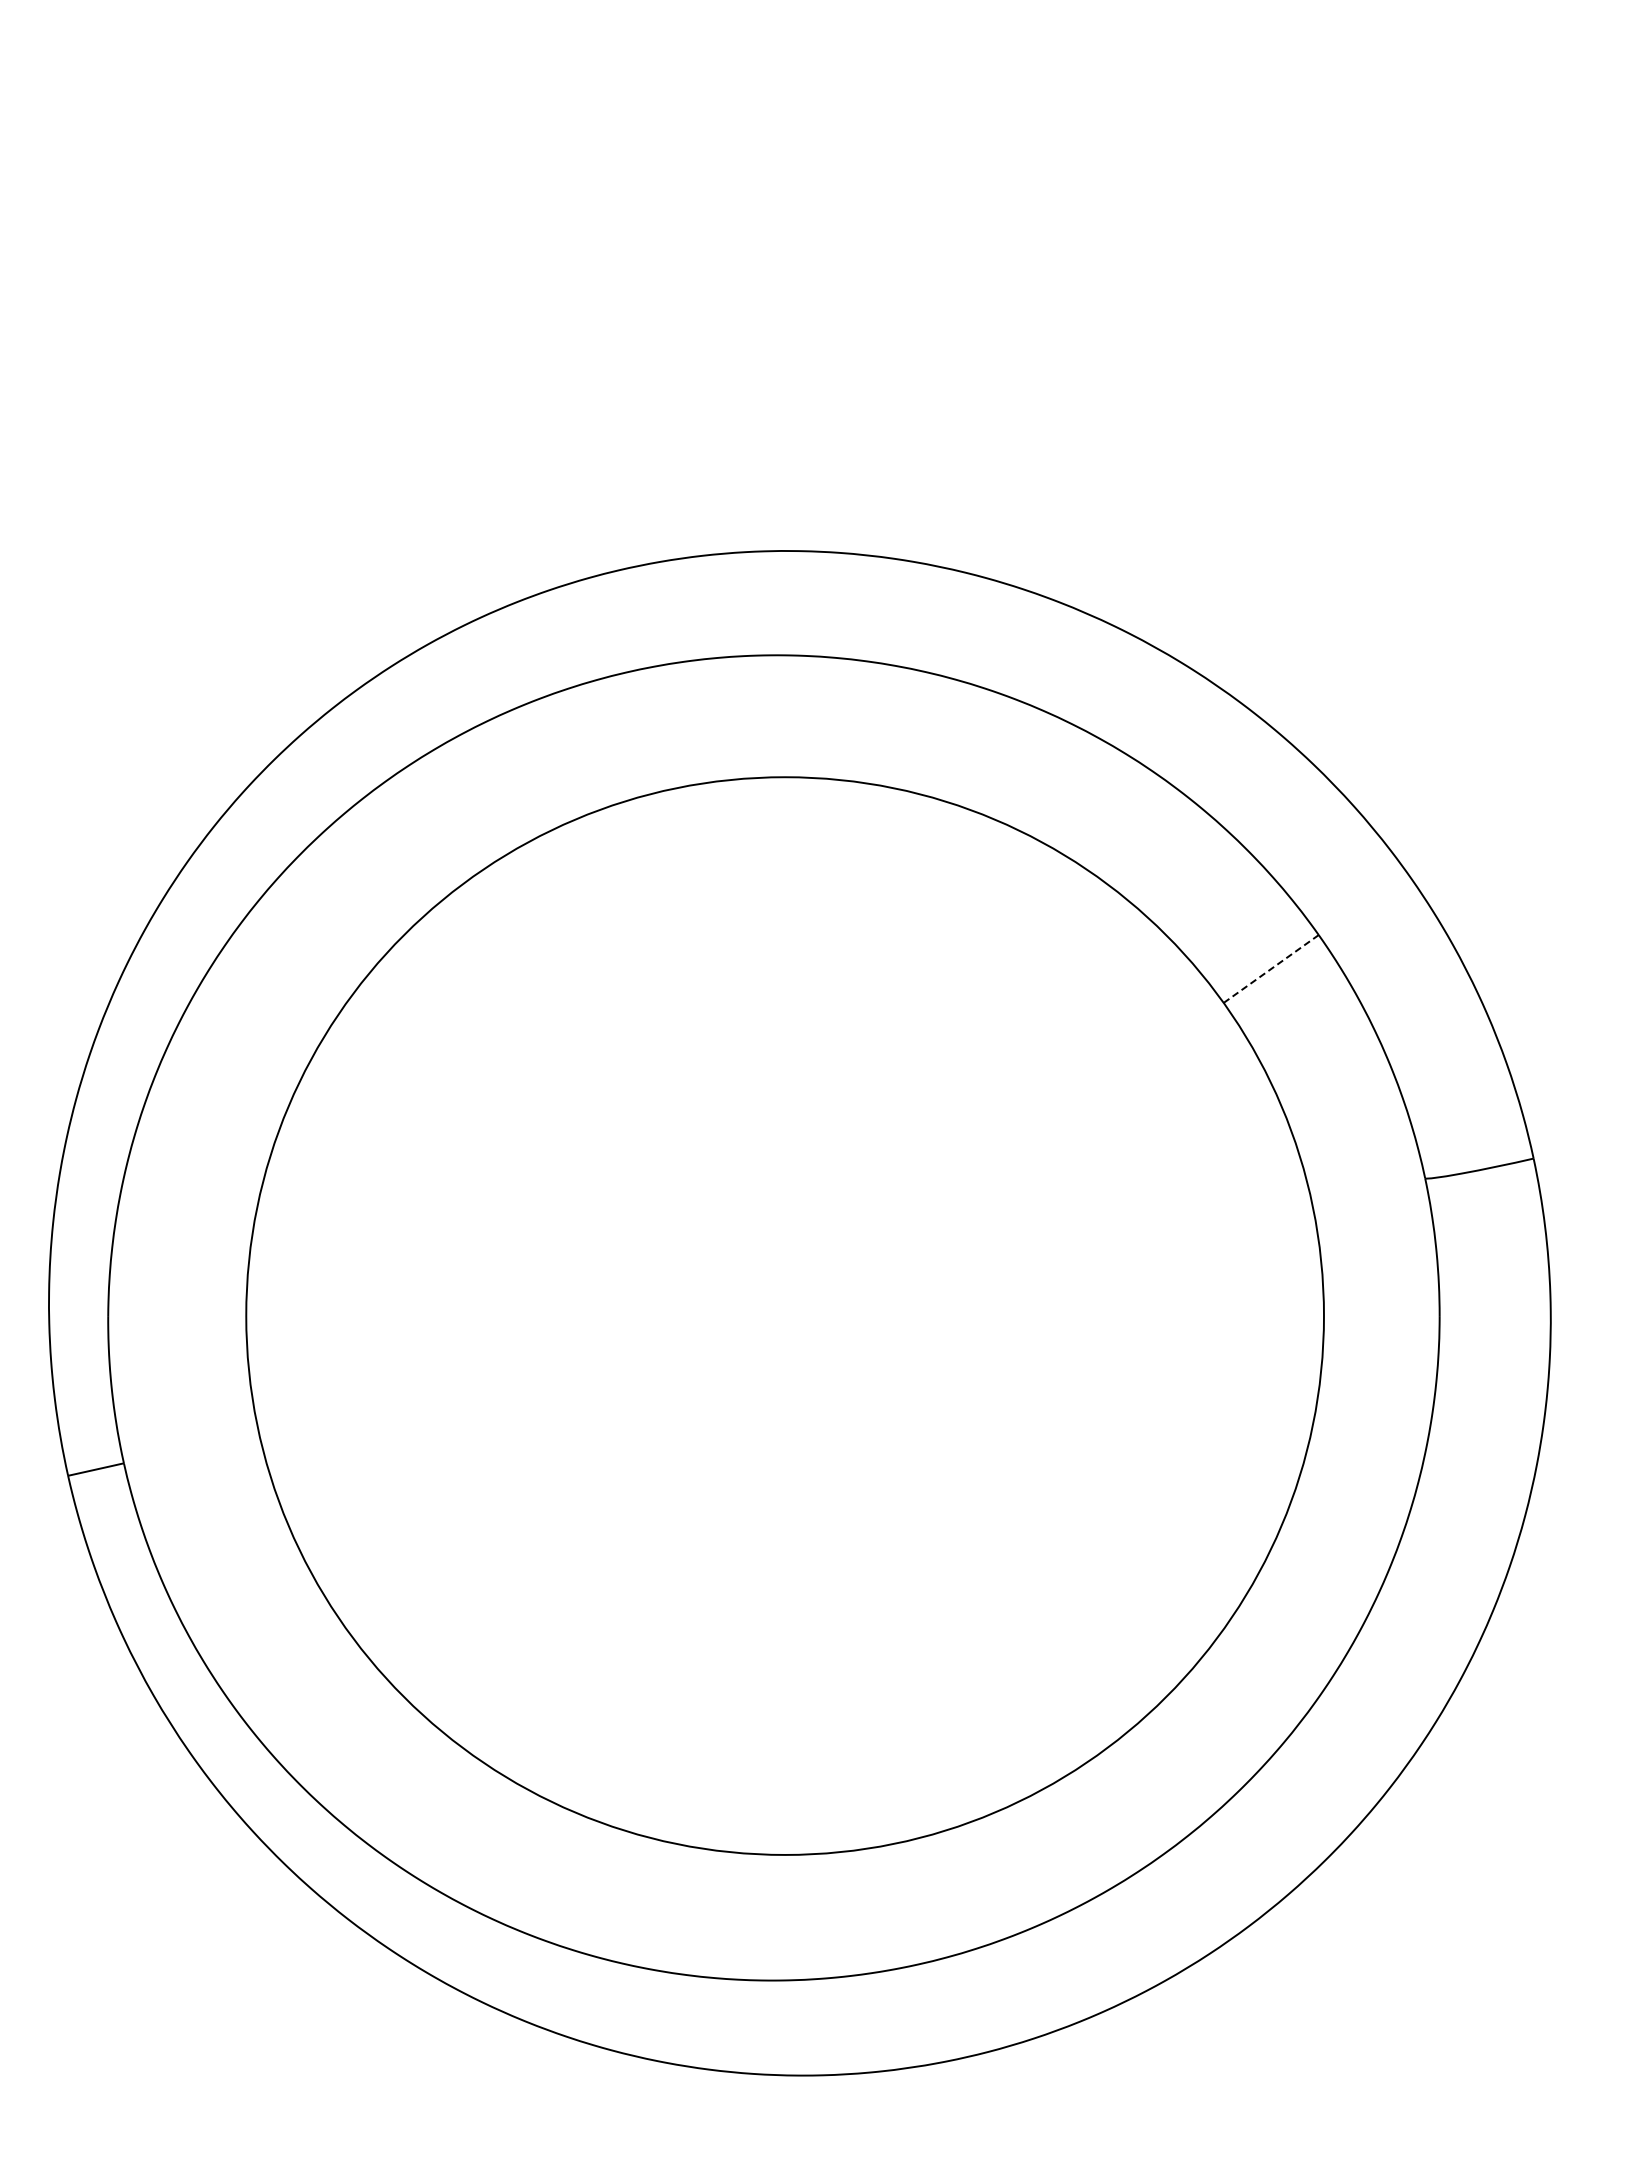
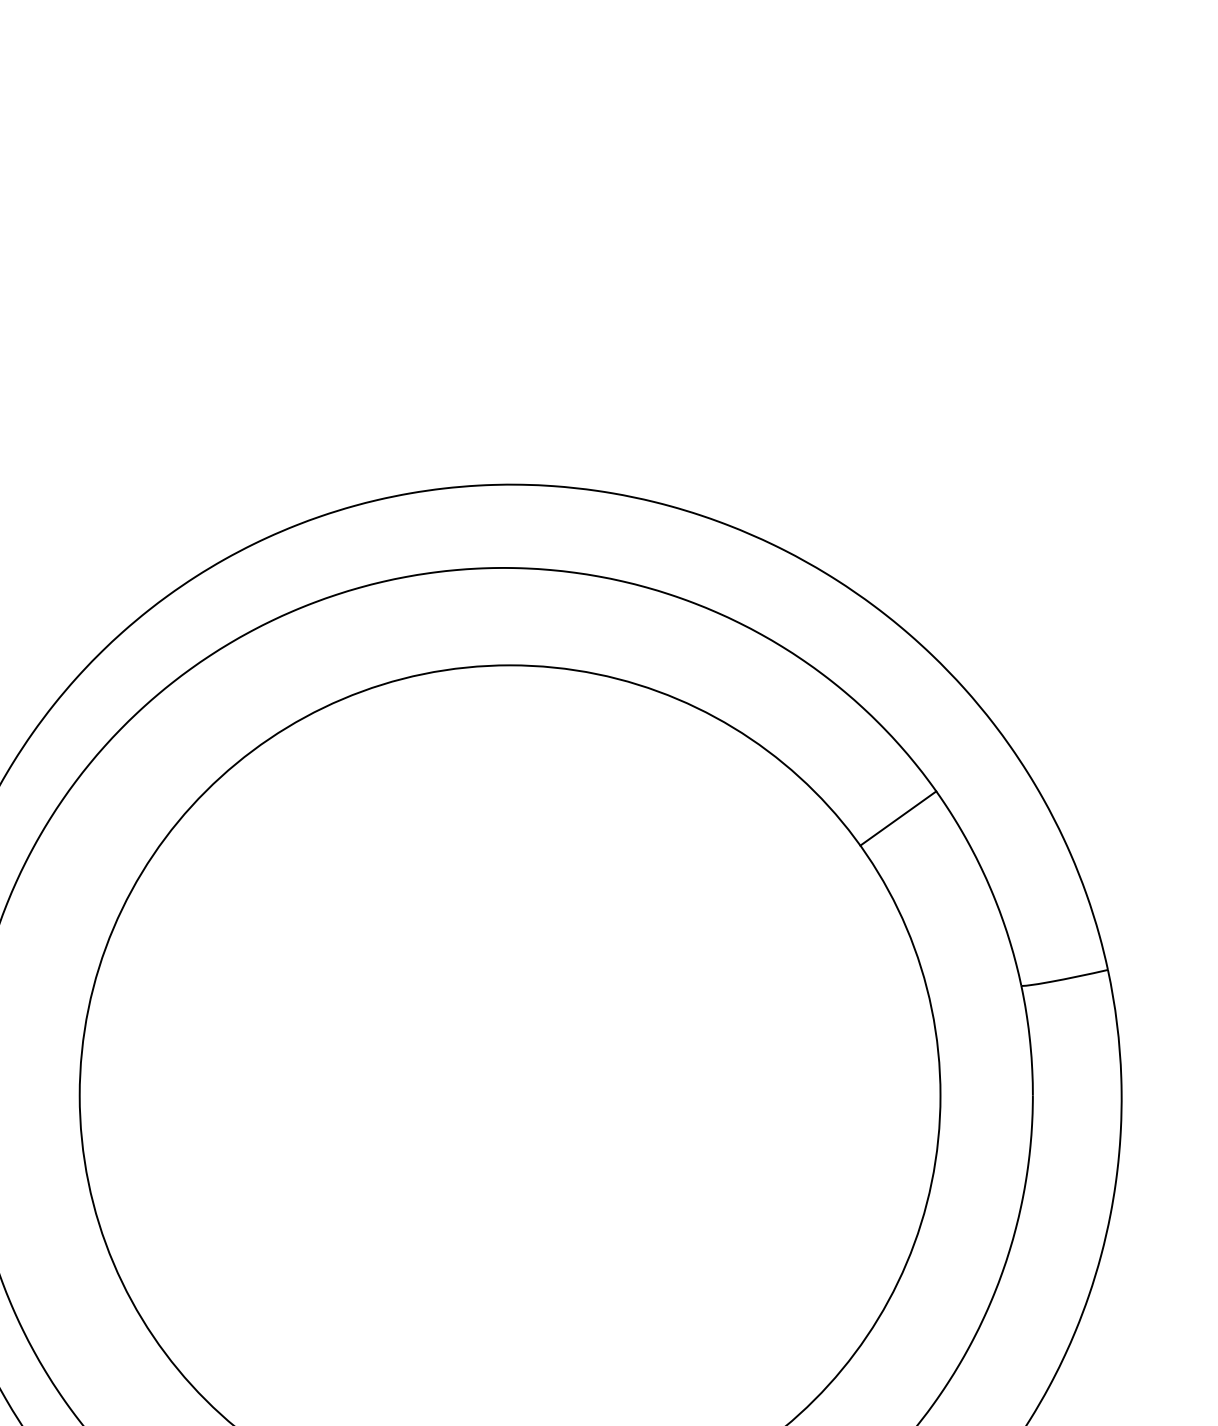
line: (1271, 968) -> (898, 818), dashed -> solid

